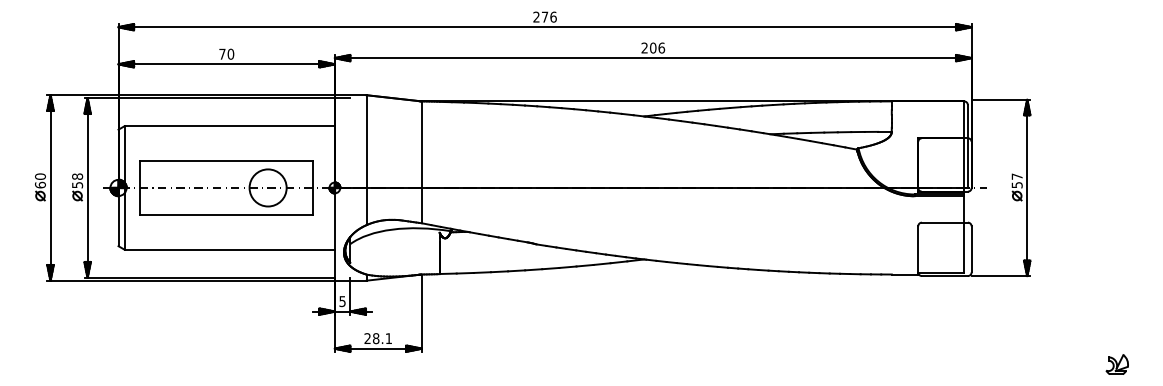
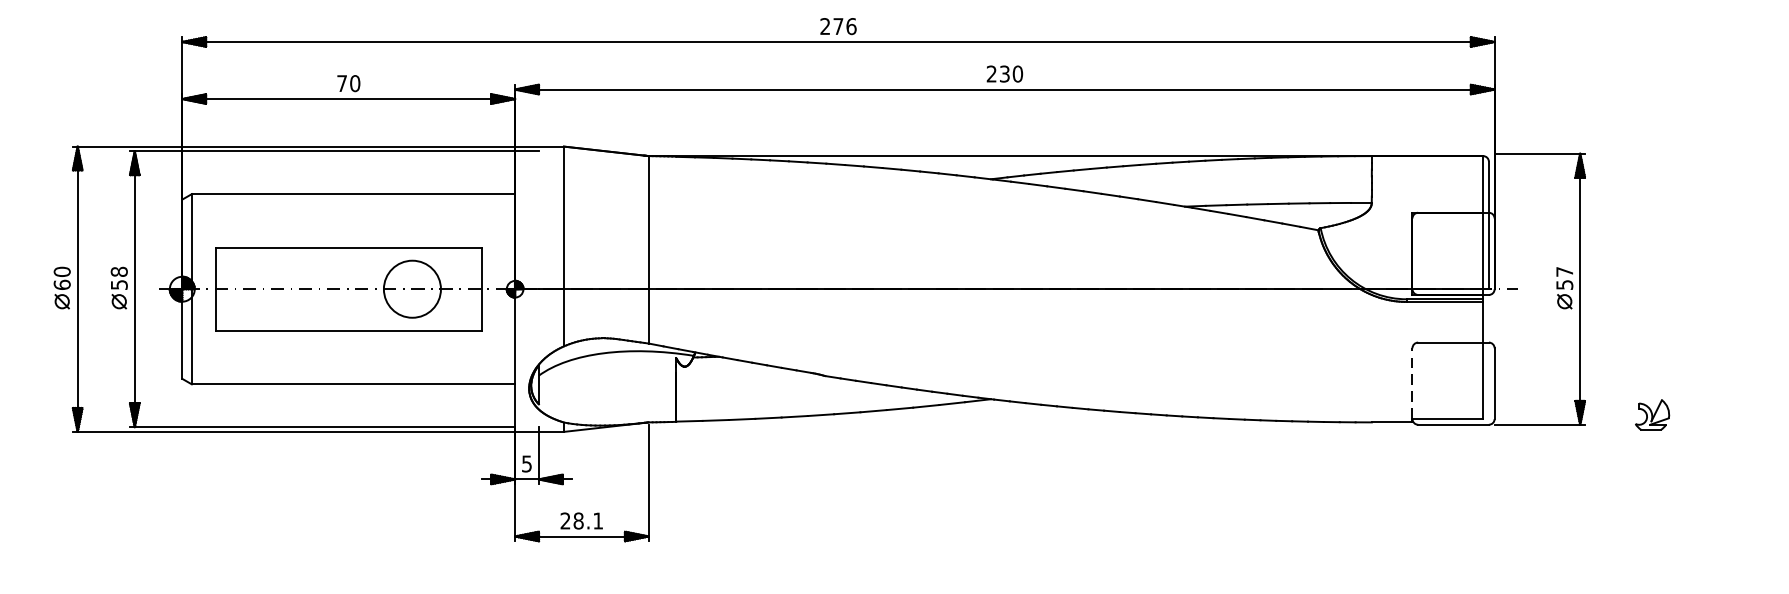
text: (657, 47) -> (1011, 73), 206 -> 230
line: (918, 249) -> (1412, 383), solid -> dashed
part: (1116, 364) -> (1651, 414), moved

